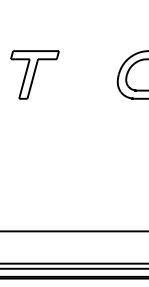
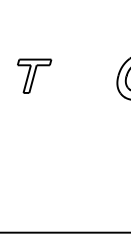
part: (34, 74) -> (34, 75), size x0.7

